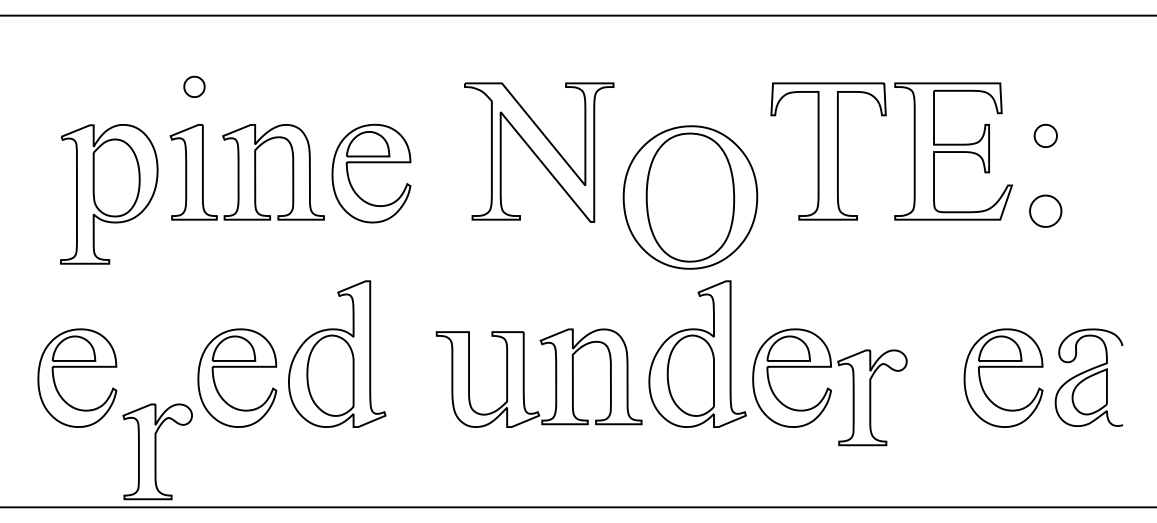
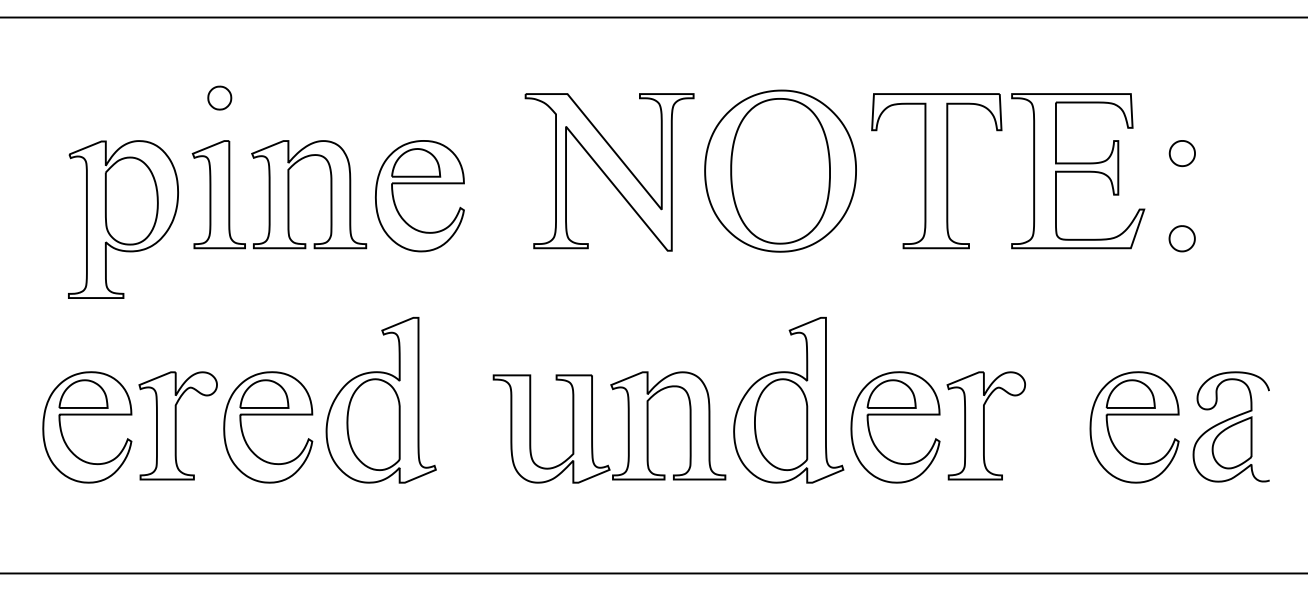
part: (690, 197) -> (780, 171), moved
part: (1045, 211) -> (1182, 238), size x0.71
part: (872, 397) -> (986, 425), moved
part: (157, 451) -> (177, 425), moved

